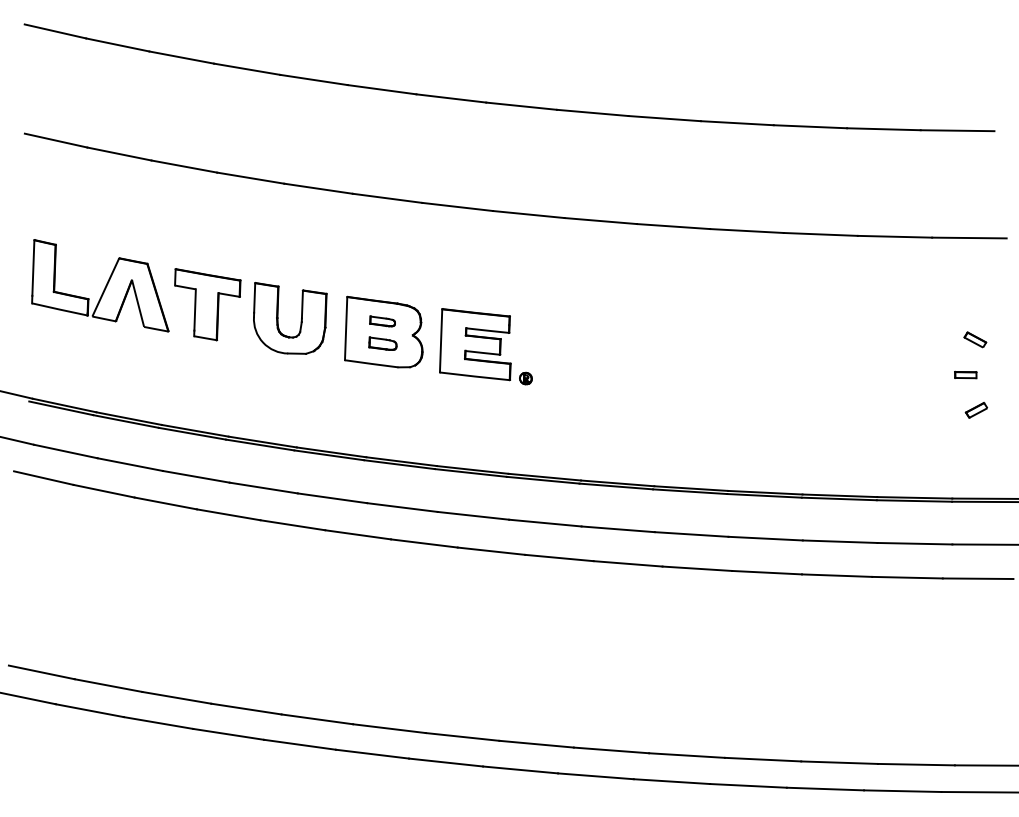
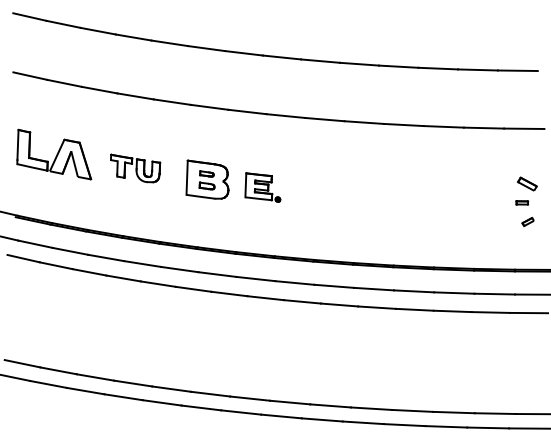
part: (250, 311) -> (135, 168), size x0.6
part: (975, 339) -> (527, 183), size x1.6
part: (485, 346) -> (262, 187), size x0.7

